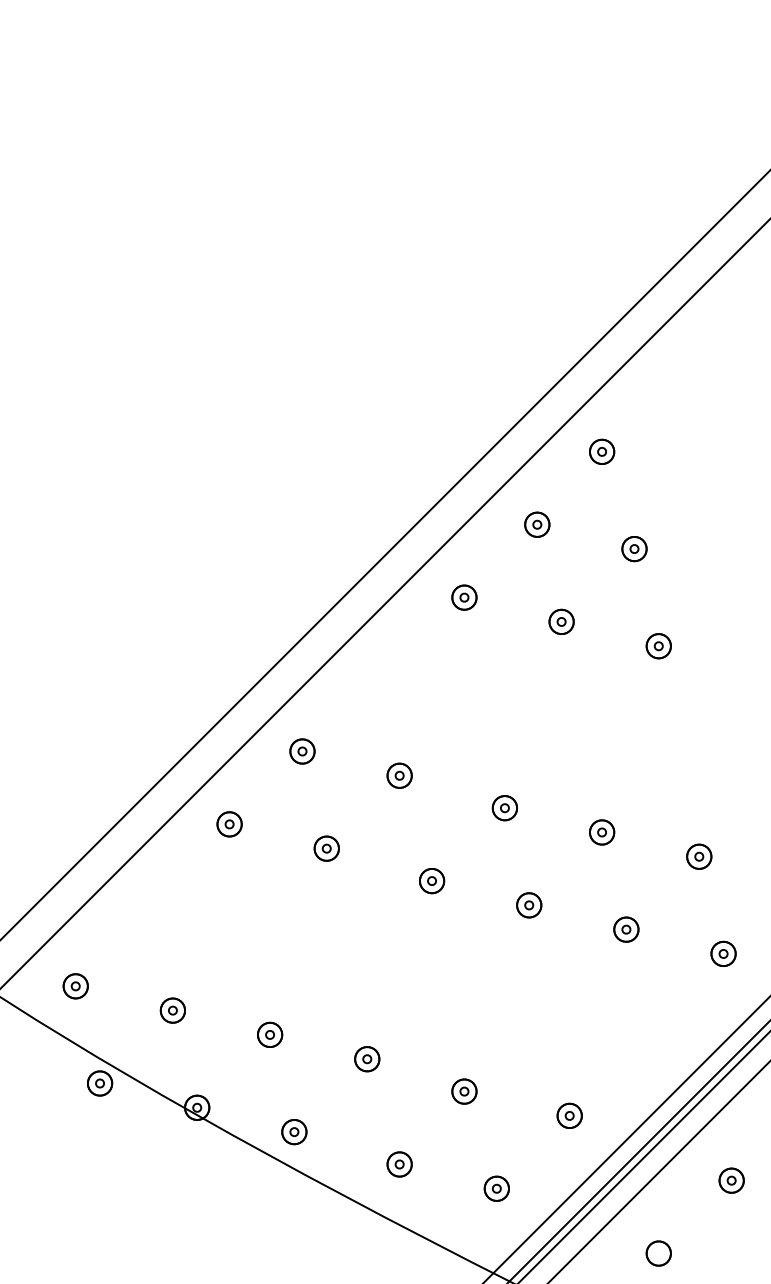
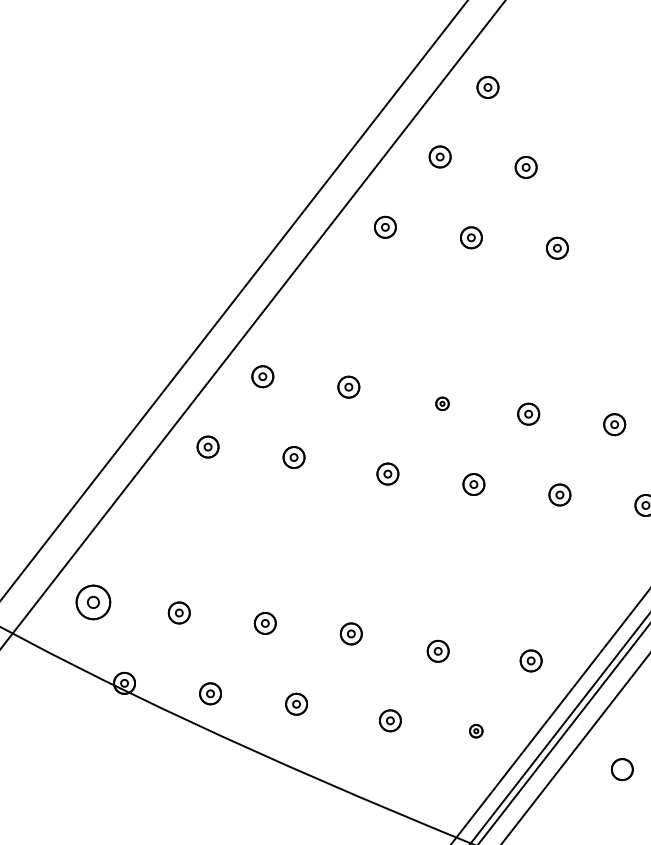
part: (504, 808) -> (442, 404), size x0.6
part: (75, 986) -> (93, 602), size x1.6
part: (496, 1188) -> (476, 731), size x0.6

